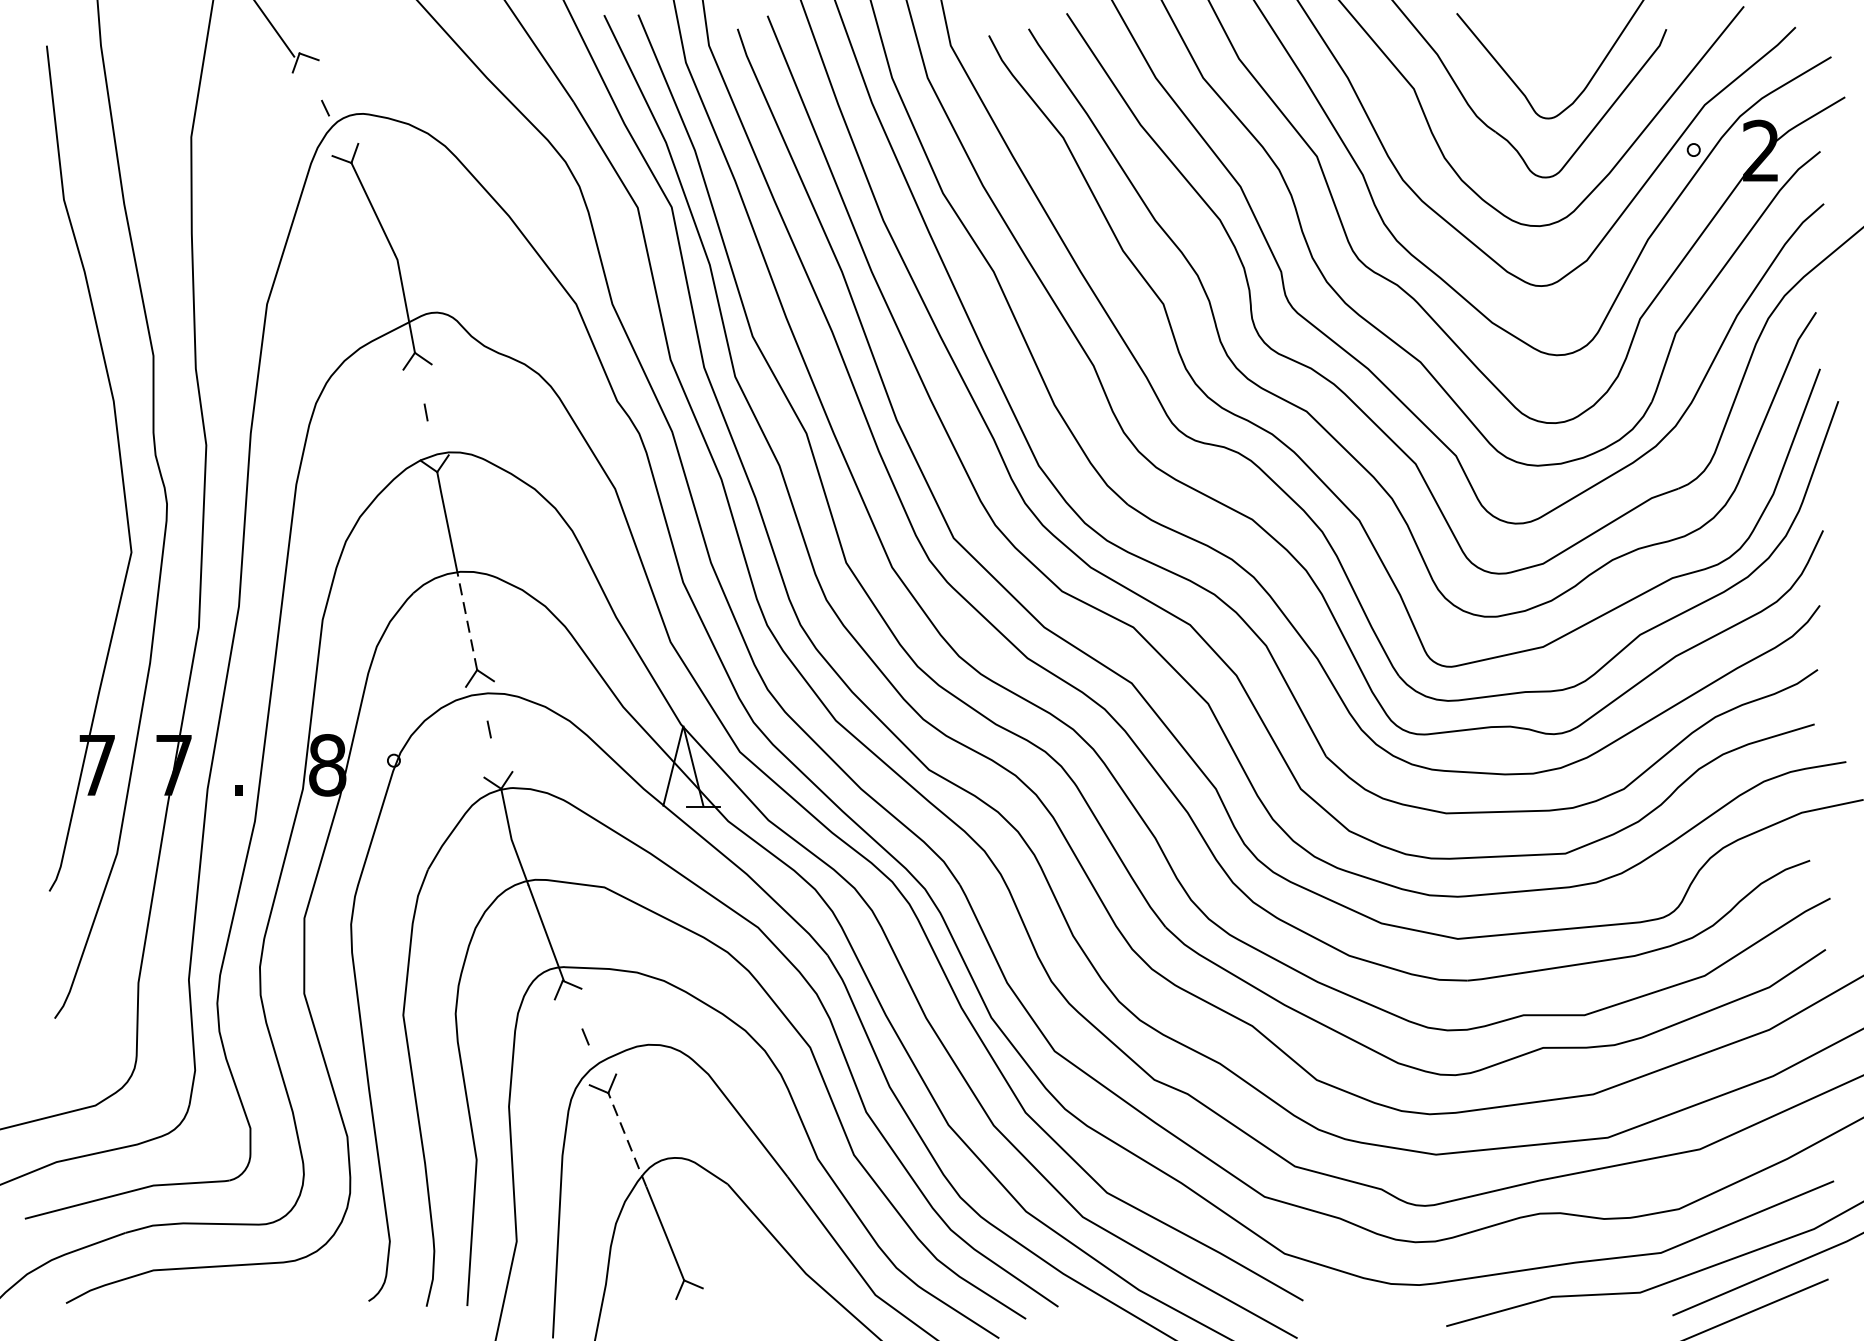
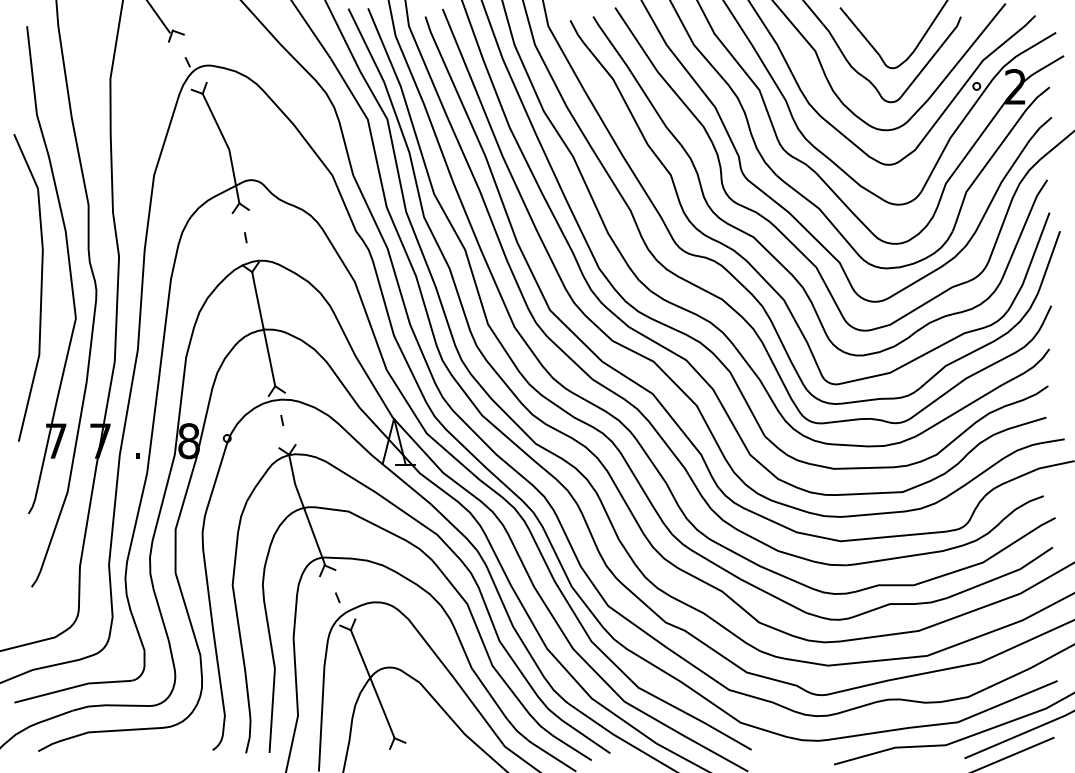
line: (70, 498) -> (40, 287), added
line: (467, 620) -> (269, 357), dashed -> solid
line: (626, 1138) -> (361, 656), dashed -> solid

